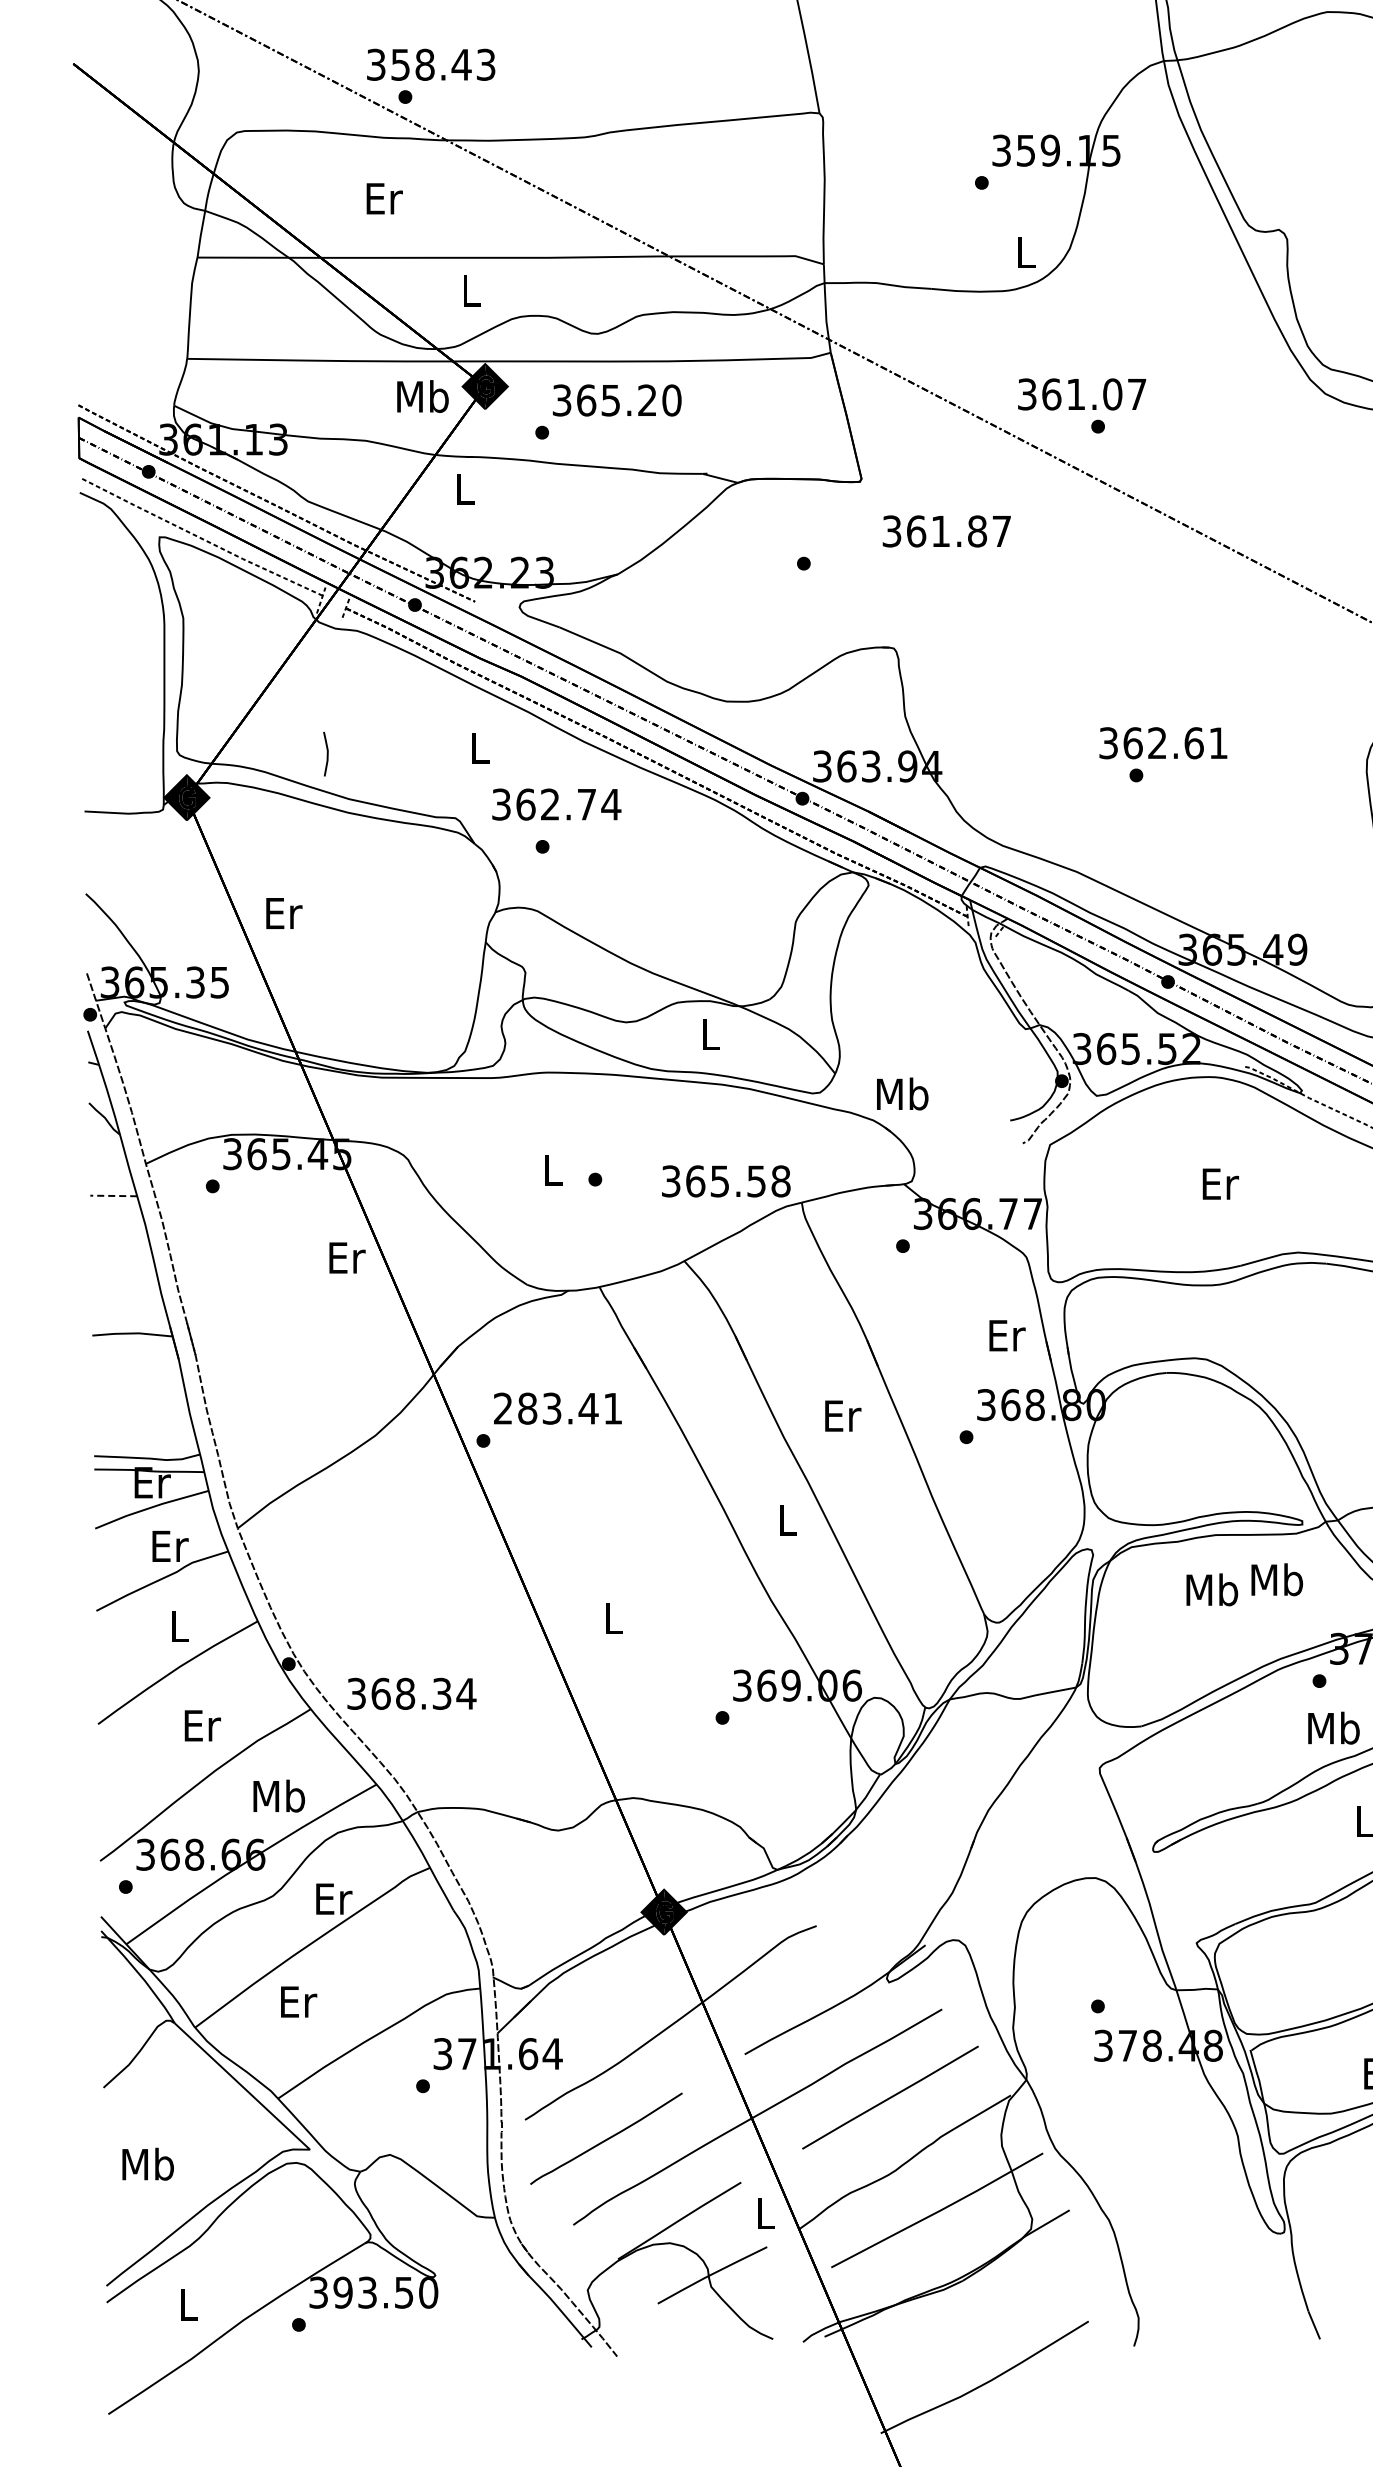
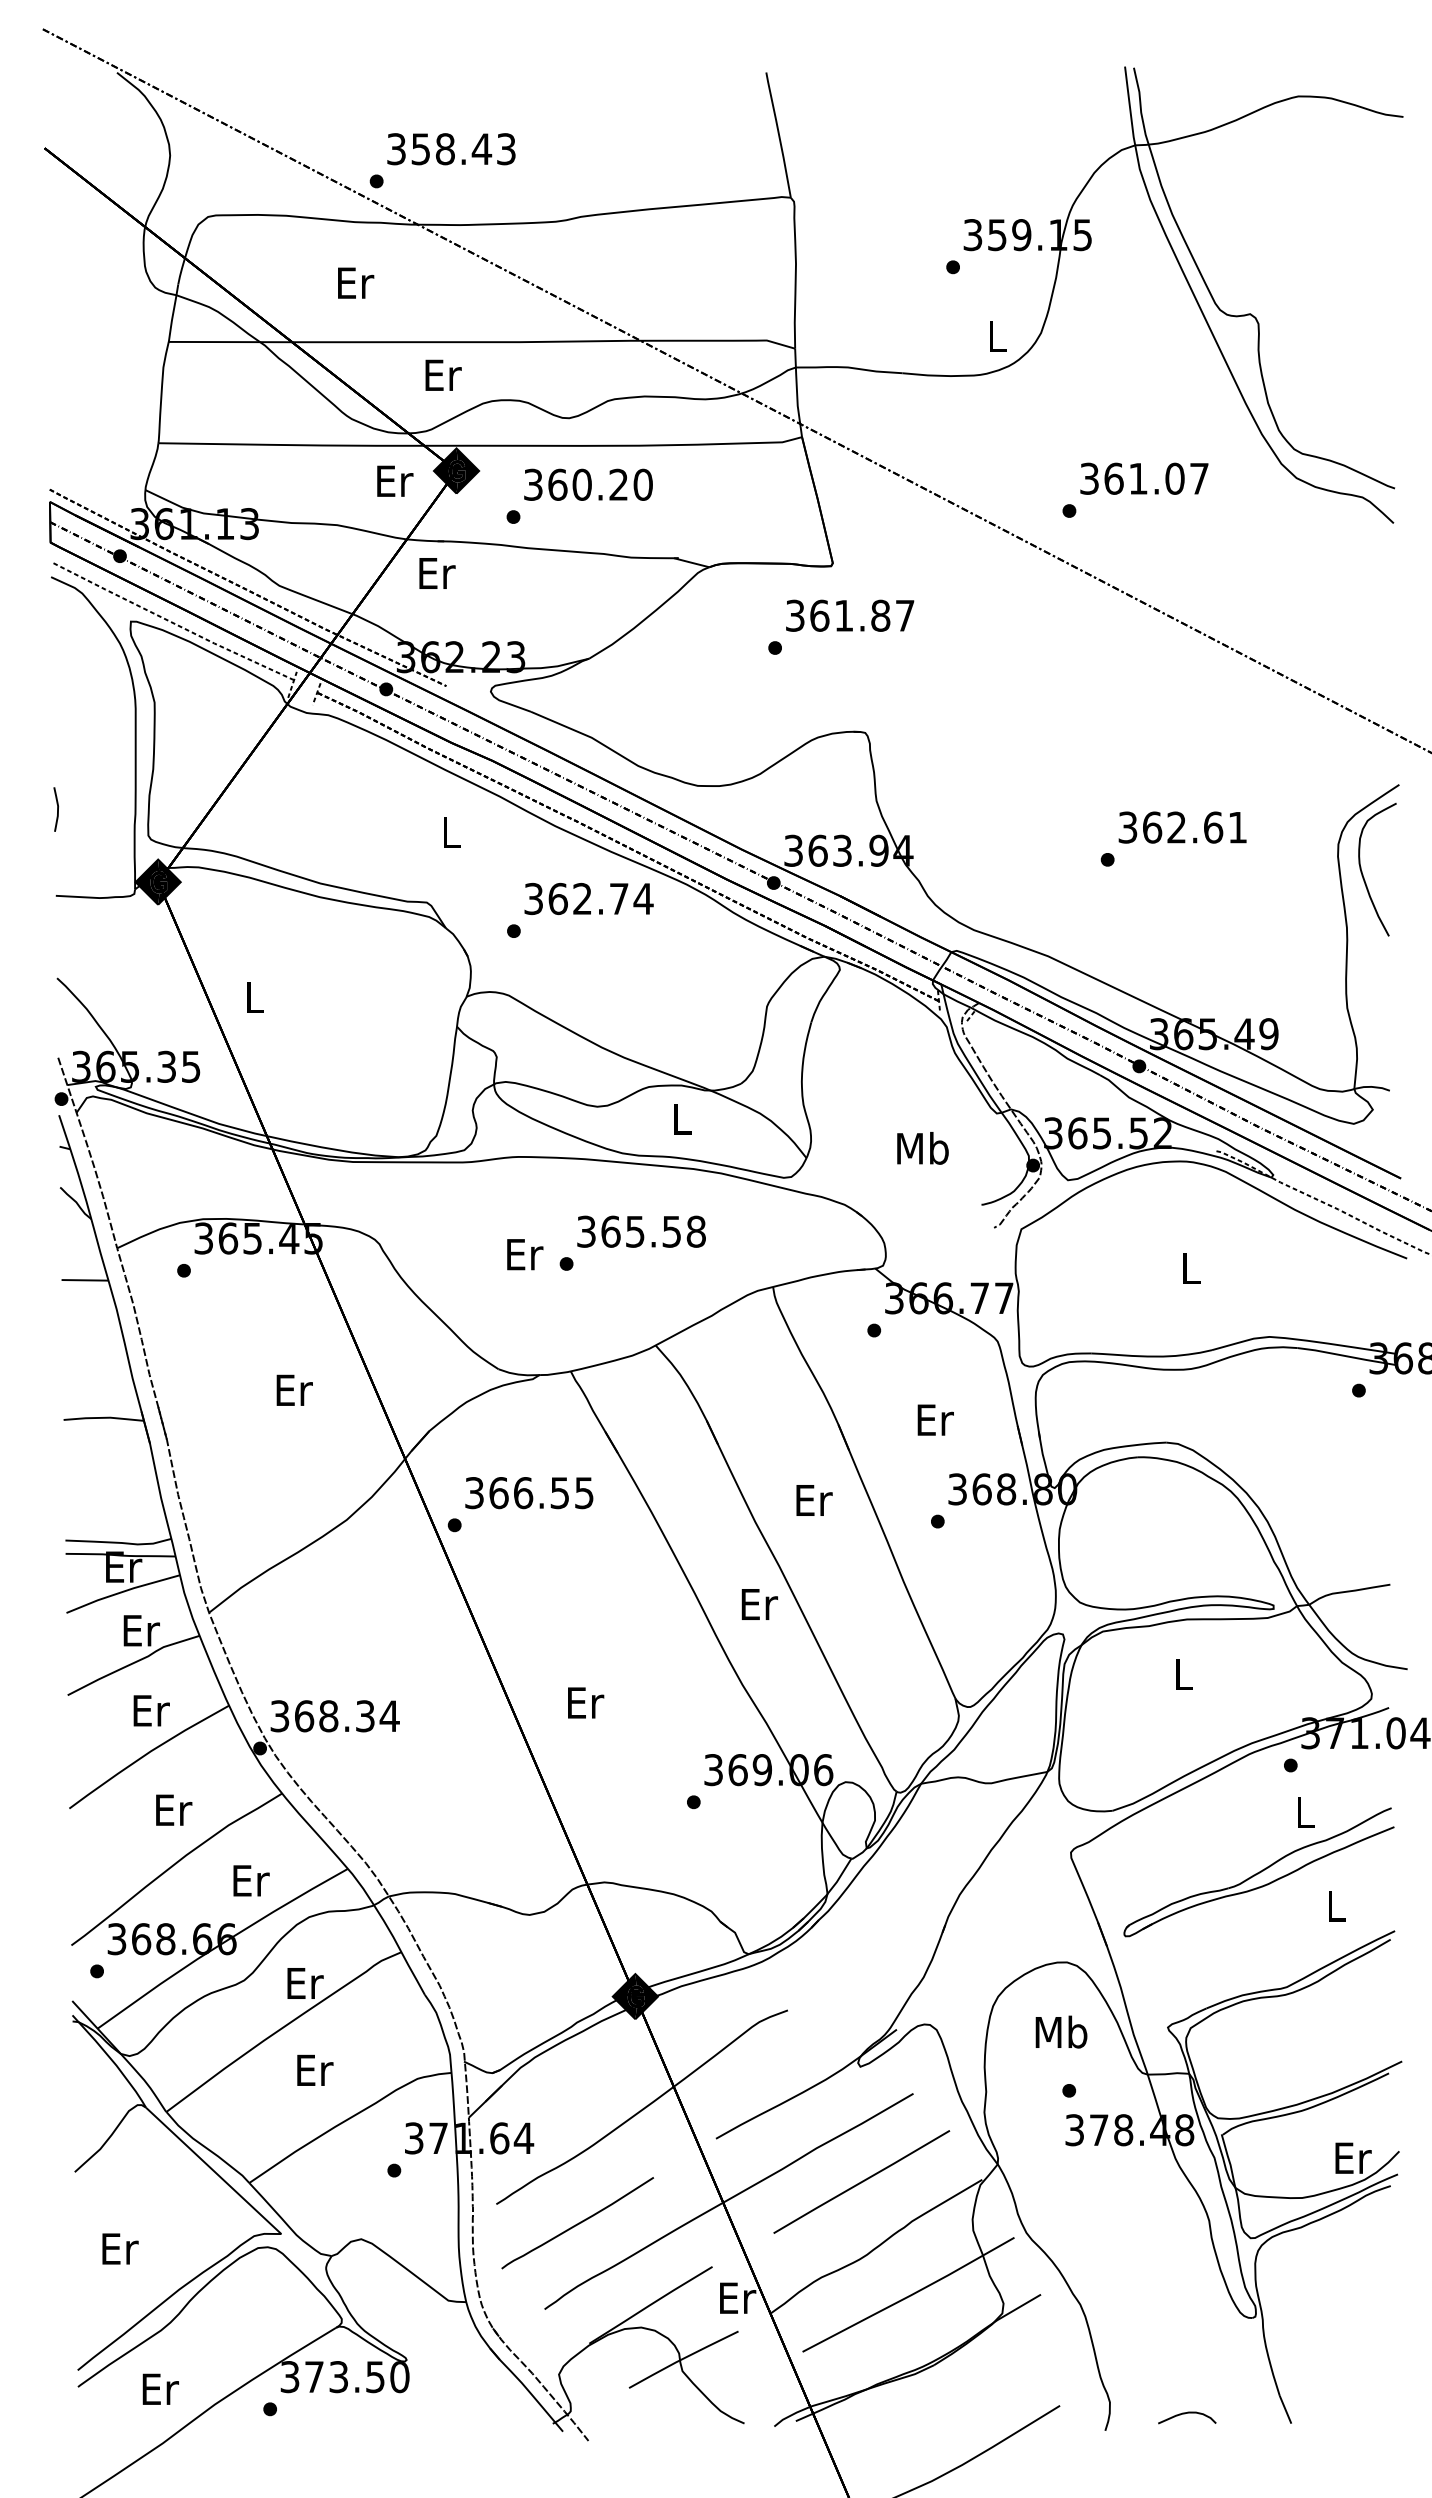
text: (431, 65) -> (451, 149), moved
text: (472, 290) -> (443, 374), L -> Er
text: (1082, 394) -> (1144, 478), moved
text: (423, 396) -> (394, 480), Mb -> Er
text: (610, 400) -> (581, 484), 365.20 -> 360.20
text: (466, 489) -> (437, 573), L -> Er
text: (947, 531) -> (850, 615), moved
text: (1163, 743) -> (1182, 827), moved
curve: (327, 754) -> (57, 809), moved
text: (556, 805) -> (588, 899), moved
text: (284, 913) -> (255, 997), Er -> L
text: (902, 1094) -> (922, 1148), moved
text: (554, 1170) -> (525, 1254), L -> Er
text: (726, 1181) -> (641, 1231), moved
text: (1221, 1184) -> (1192, 1268), Er -> L
line: (113, 1196) -> (84, 1280), dashed -> solid
text: (347, 1257) -> (294, 1389), moved
text: (1007, 1335) -> (935, 1419), moved
text: (558, 1409) -> (529, 1493), 283.41 -> 366.55
text: (788, 1520) -> (759, 1604), L -> Er
text: (1277, 1579) -> (1061, 2031), moved
text: (1212, 1589) -> (1183, 1673), Mb -> L
text: (615, 1618) -> (586, 1702), L -> Er
text: (180, 1626) -> (151, 1710), L -> Er
text: (411, 1694) -> (334, 1716), moved
text: (1334, 1728) -> (1305, 1812), Mb -> L
text: (279, 1796) -> (250, 1880), Mb -> Er
text: (299, 2001) -> (315, 2069), moved
text: (148, 2164) -> (119, 2248), Mb -> Er
text: (767, 2213) -> (738, 2297), L -> Er
text: (342, 2293) -> (313, 2377), 393.50 -> 373.50
text: (189, 2304) -> (160, 2388), L -> Er
curve: (1214, 2330) -> (1185, 2414), added

